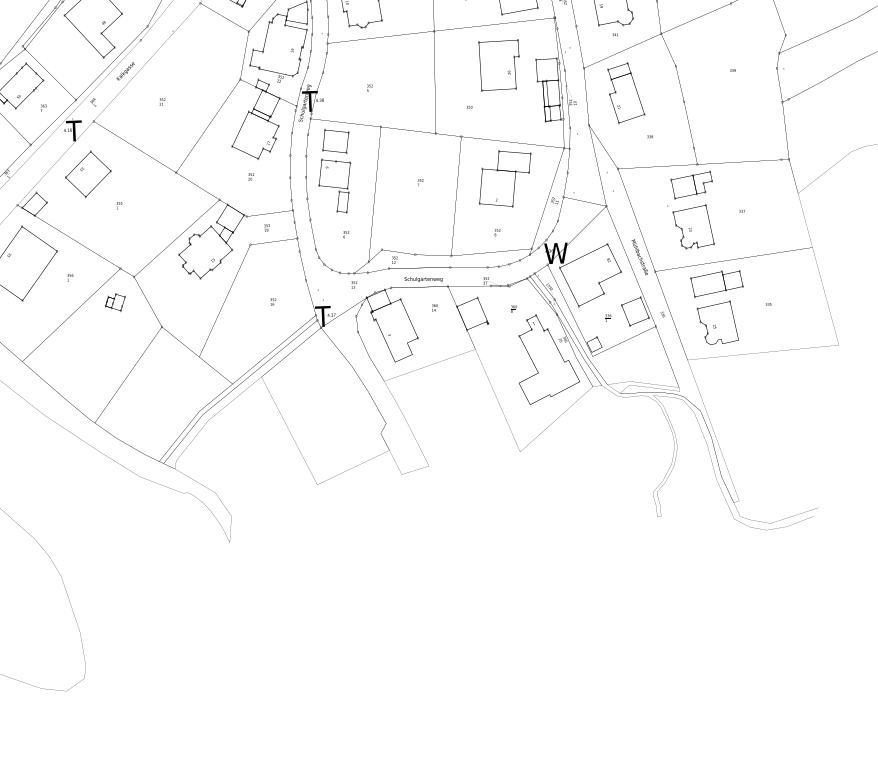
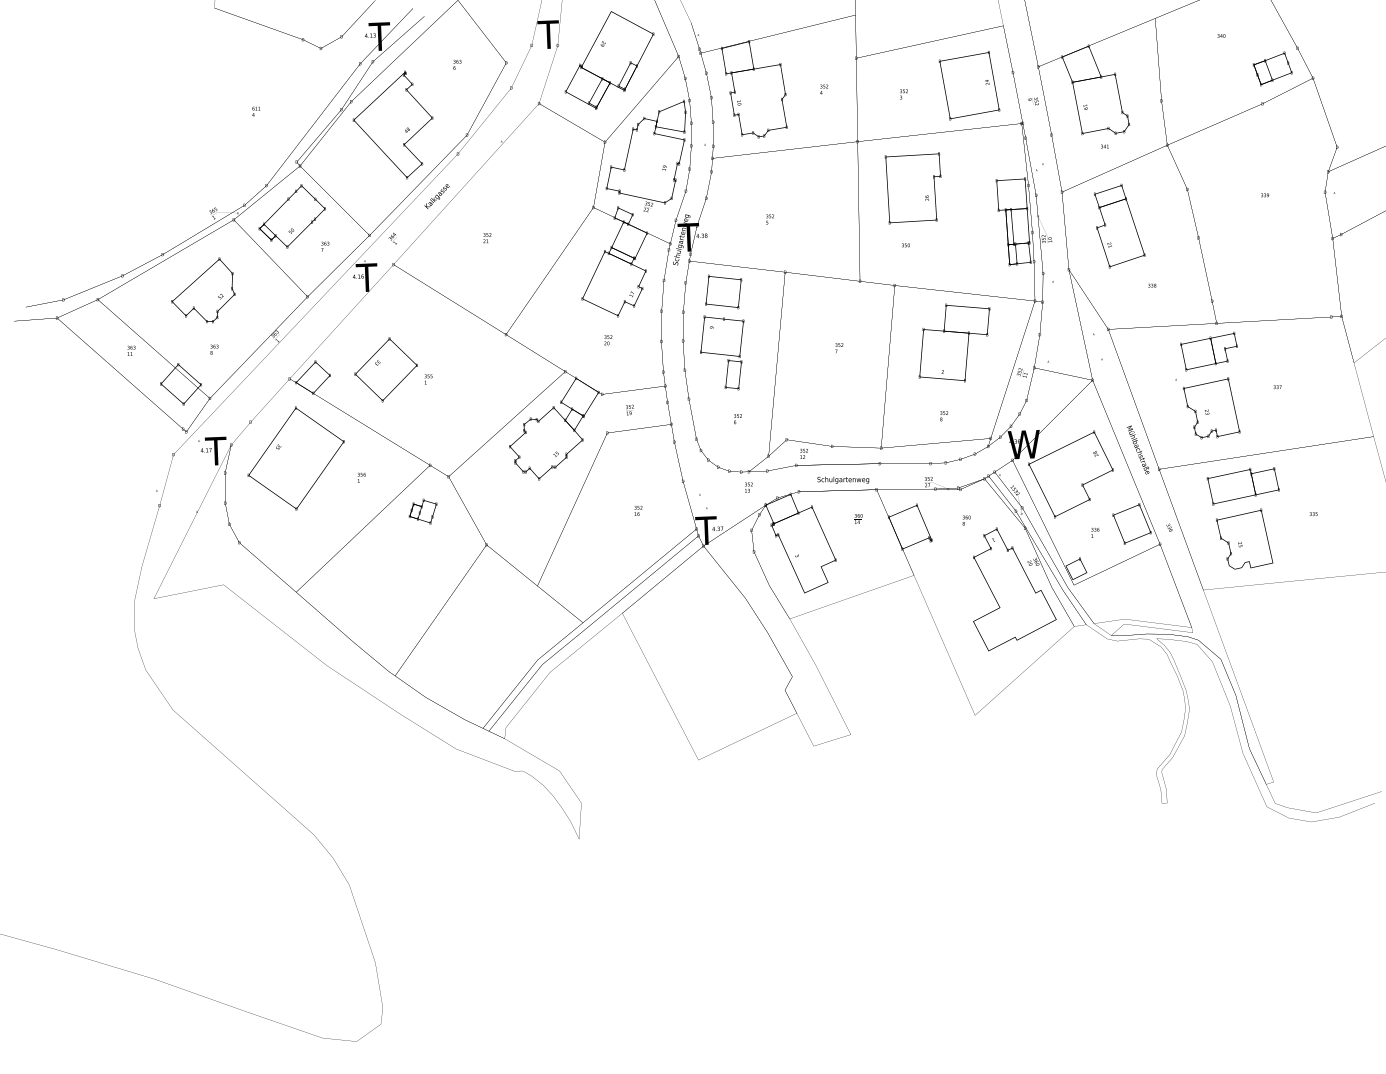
text: (498, 65) -> (912, 188), moved
text: (87, 174) -> (385, 369), moved

